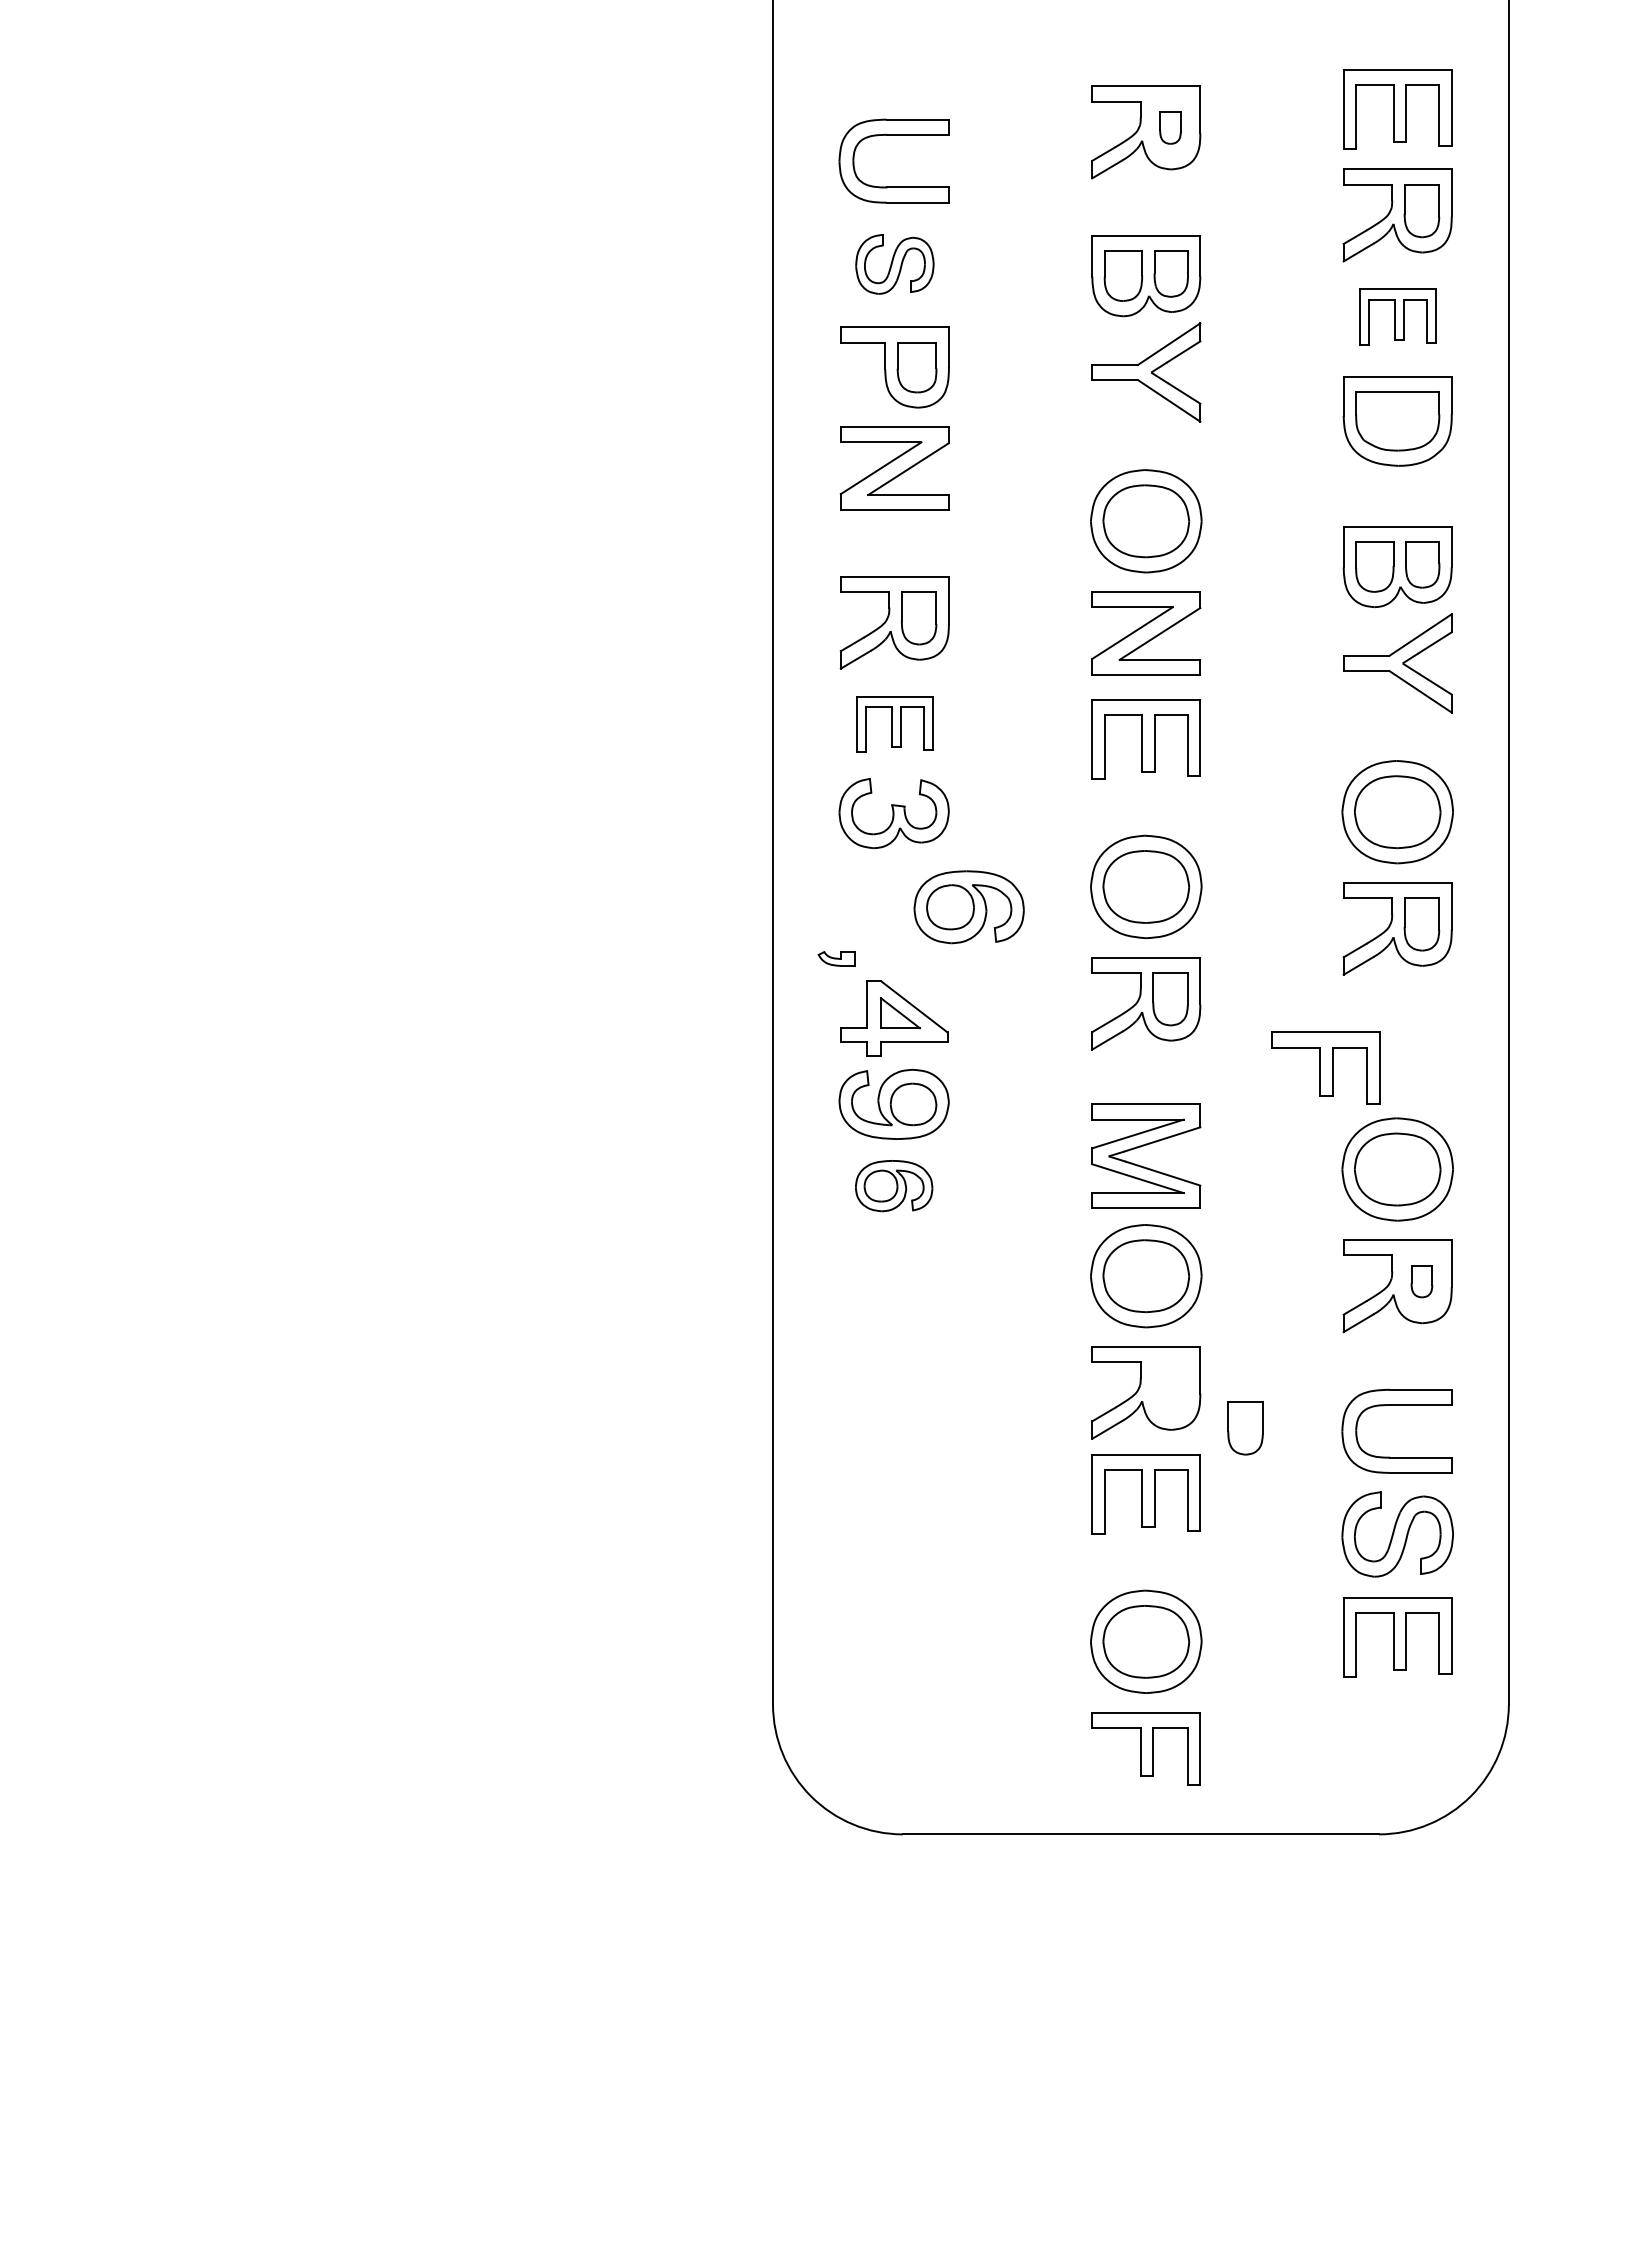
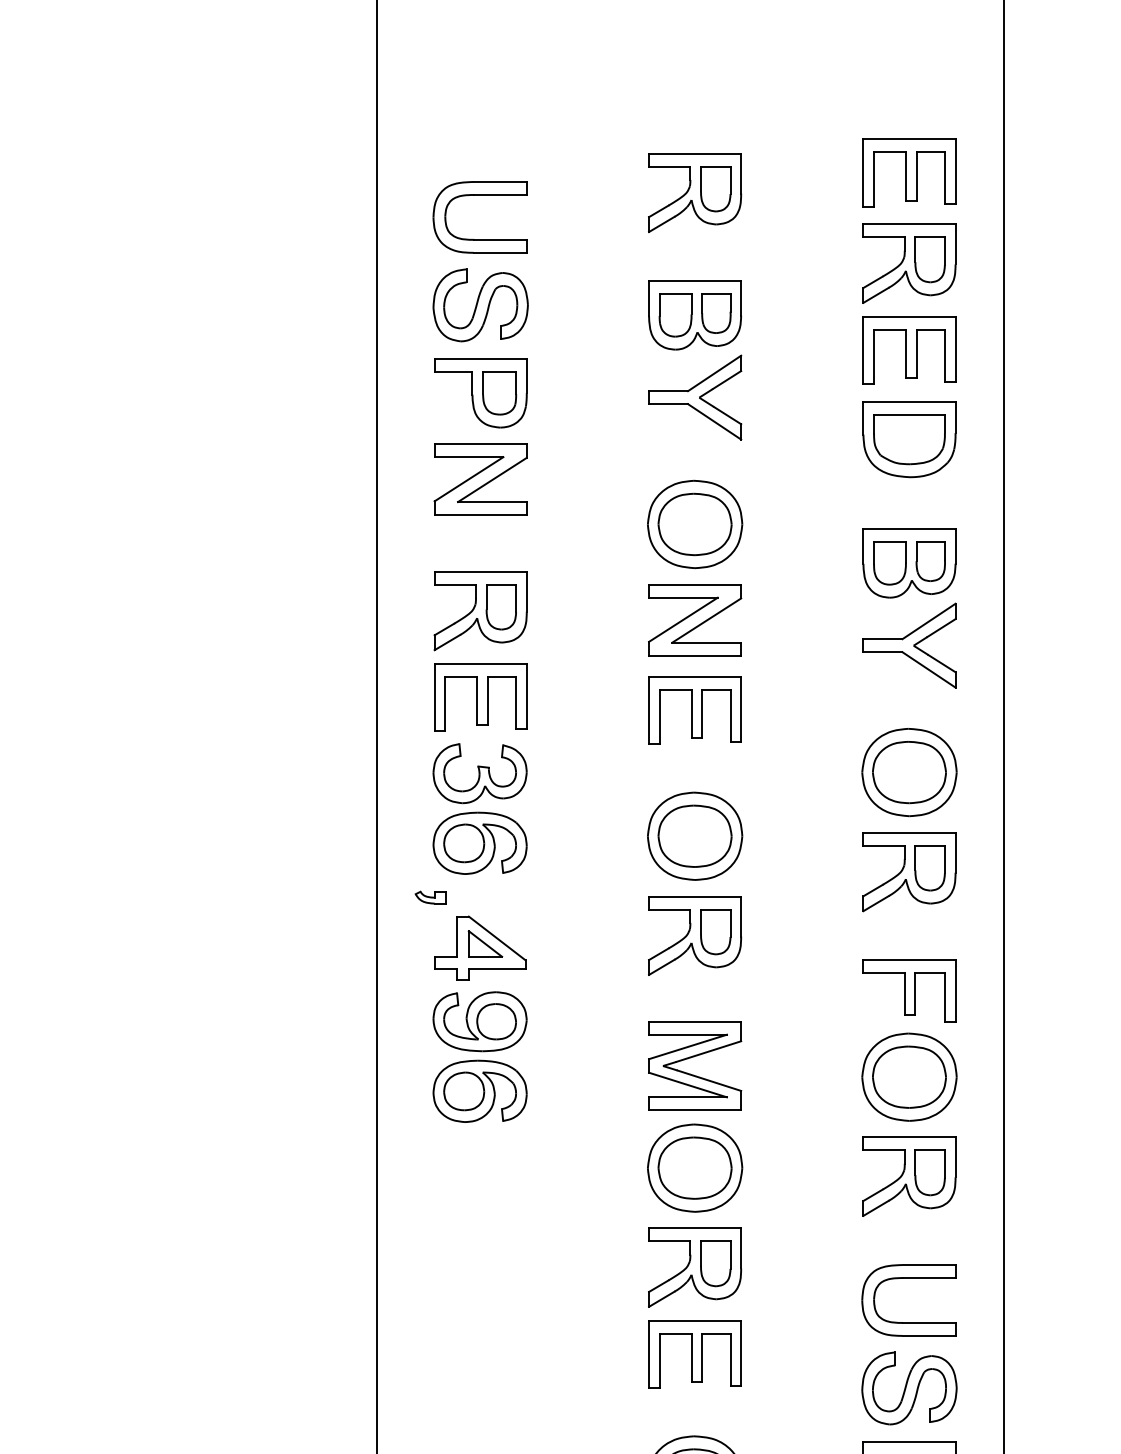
part: (1170, 128) -> (715, 189), size x1.67
part: (894, 264) -> (480, 305), size x1.43
part: (1397, 316) -> (909, 349), size x1.43
part: (894, 724) -> (480, 697), size x1.43
part: (968, 907) -> (479, 843), moved
part: (1325, 1067) -> (909, 990), moved
part: (893, 1185) -> (479, 1090), size x1.43
part: (1421, 1281) -> (929, 1172), size x1.67
part: (1245, 1428) -> (715, 1263), moved

